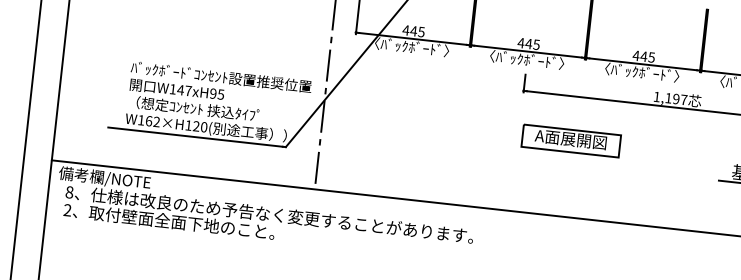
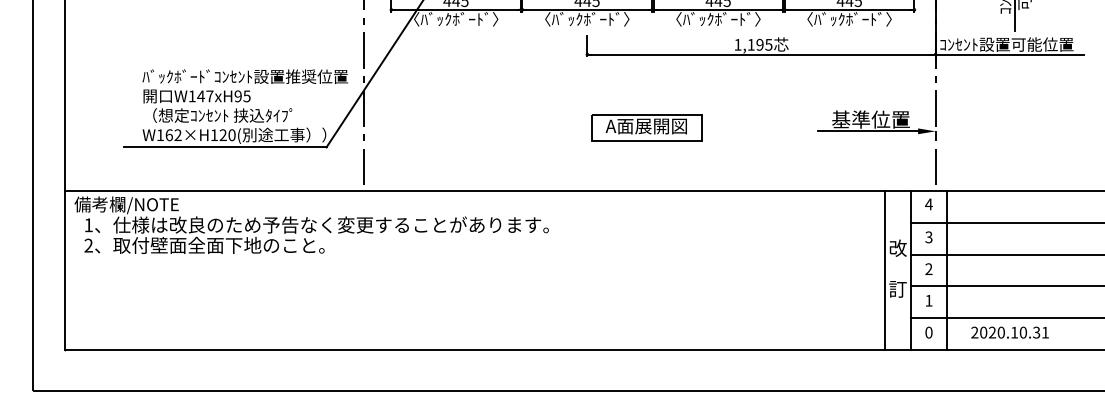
text: (683, 99) -> (768, 44), 1,197 -> 1,195
part: (570, 140) -> (646, 127), moved
text: (69, 192) -> (88, 225), 8 -> 1

